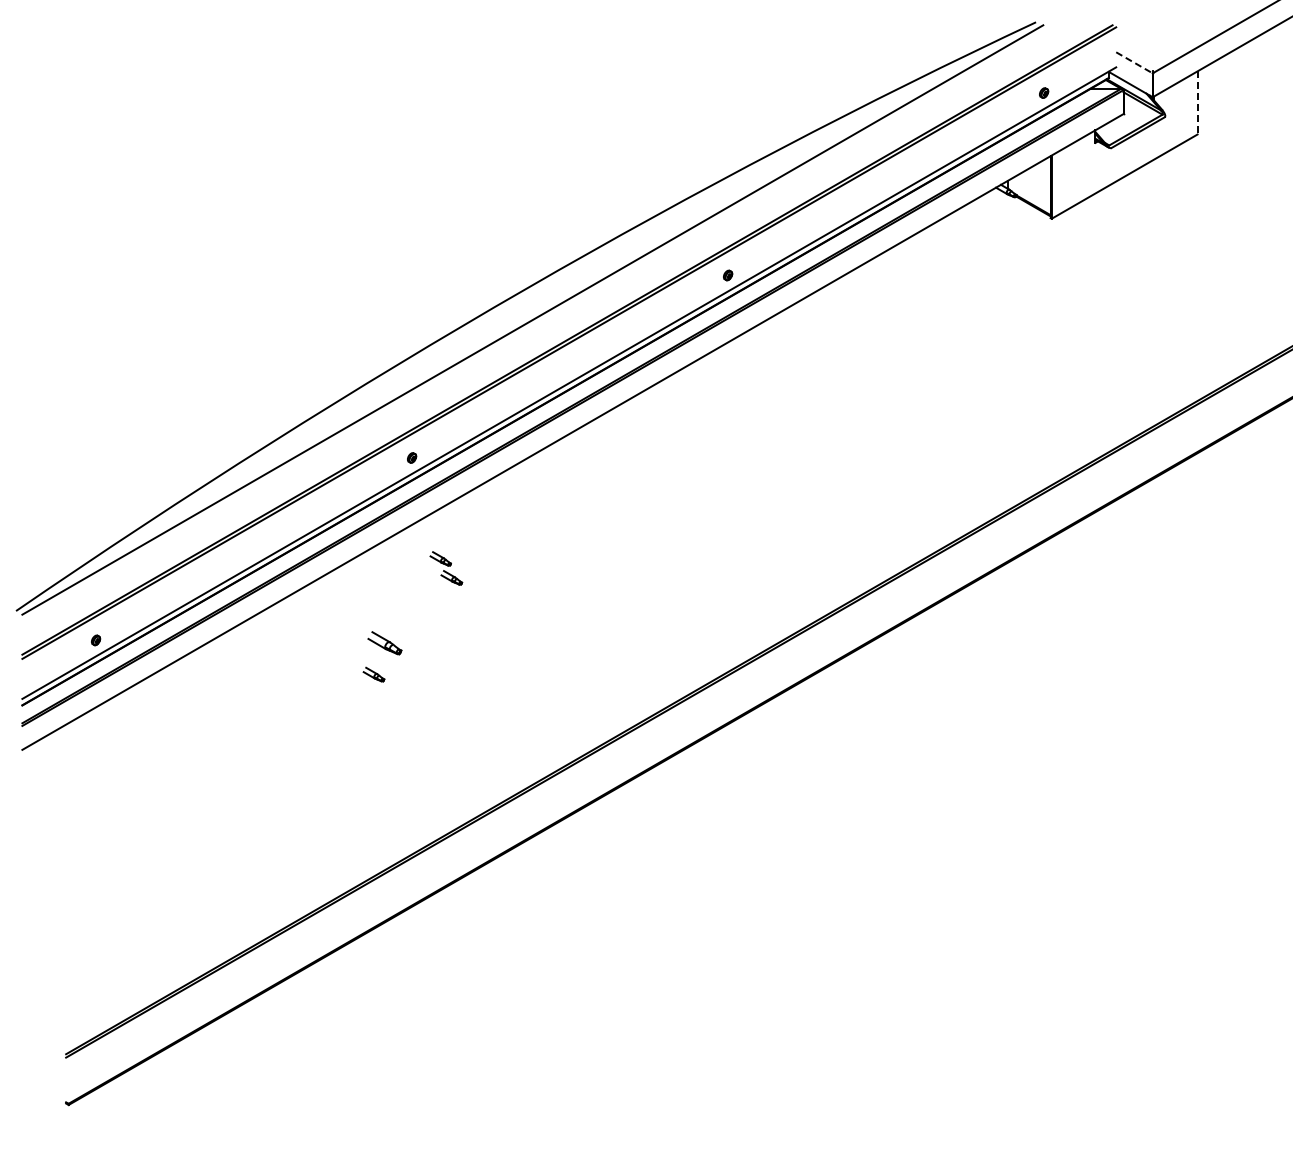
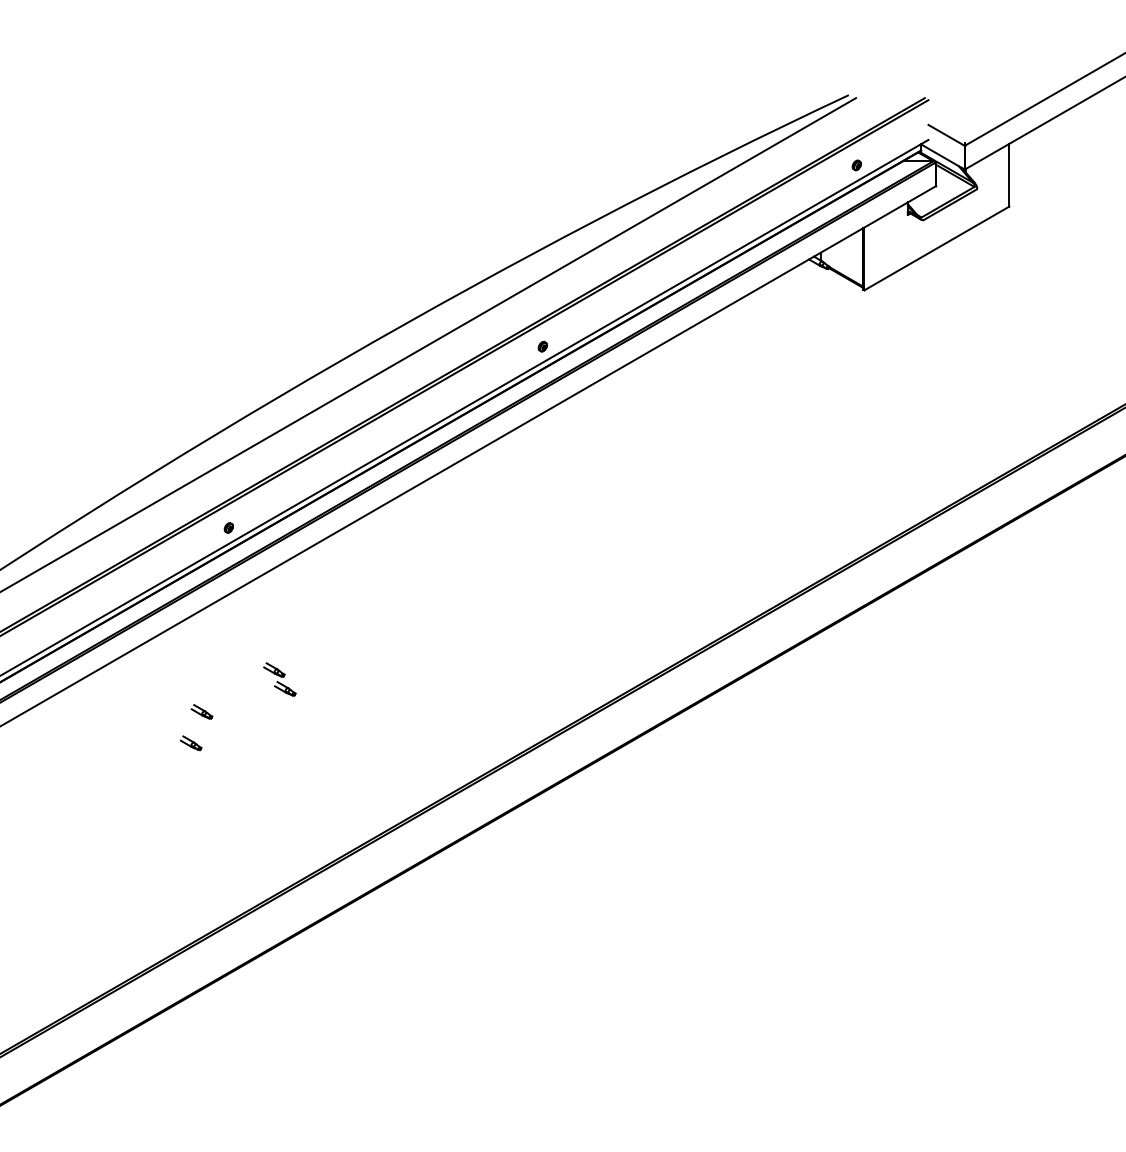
line: (1134, 63) -> (946, 136), dashed -> solid
line: (1197, 102) -> (1009, 174), dashed -> solid
part: (446, 568) -> (280, 679), moved
part: (384, 642) -> (201, 711), size x0.62

